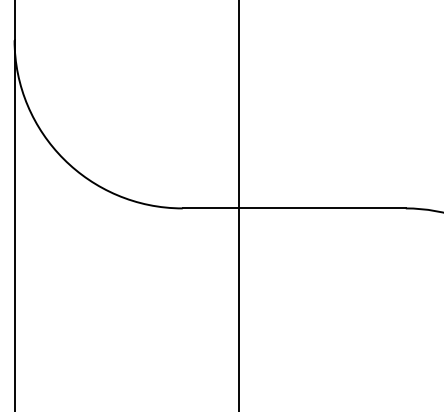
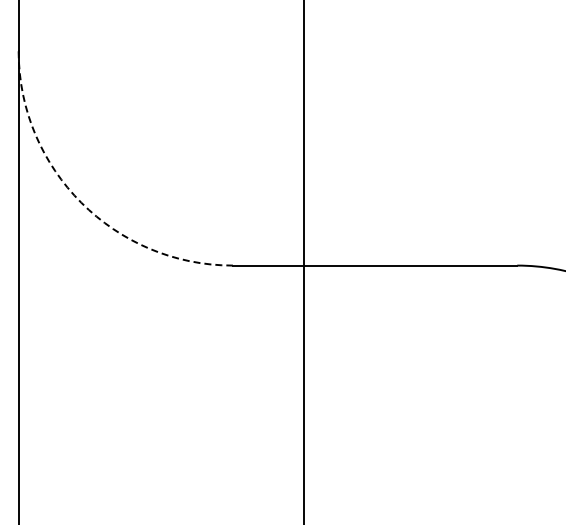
arc: (63, 158) -> (81, 202), solid -> dashed

